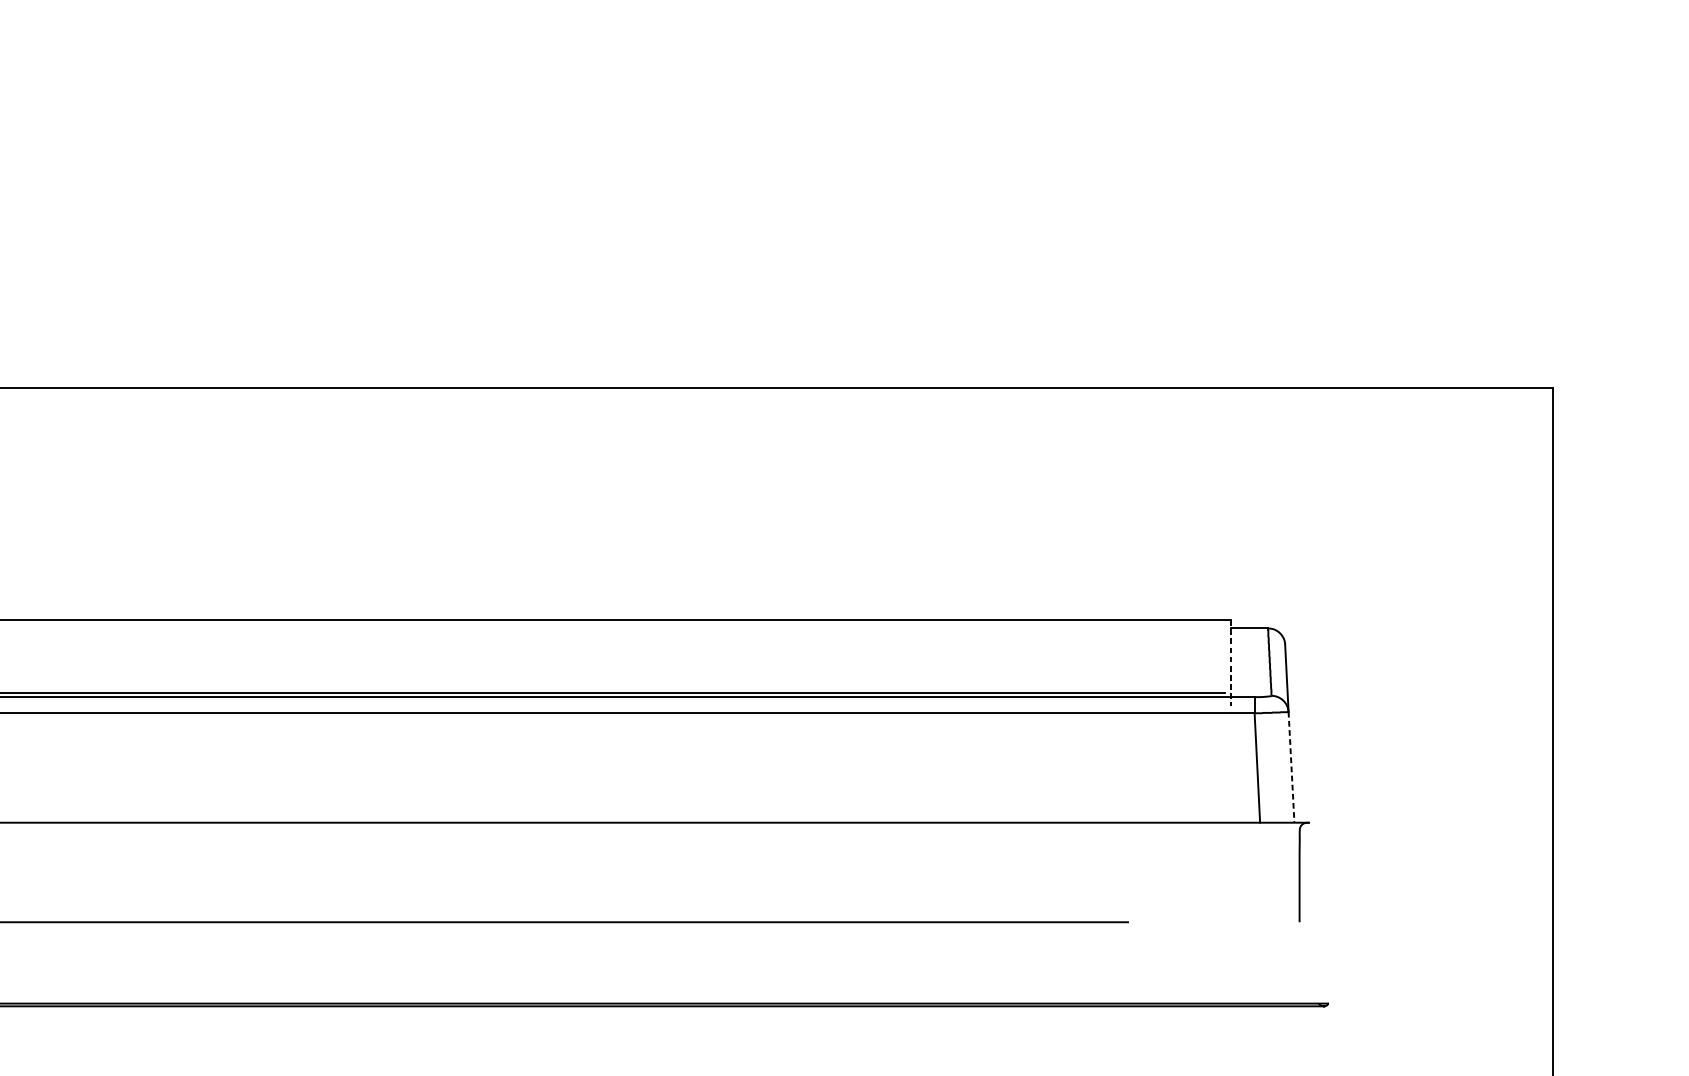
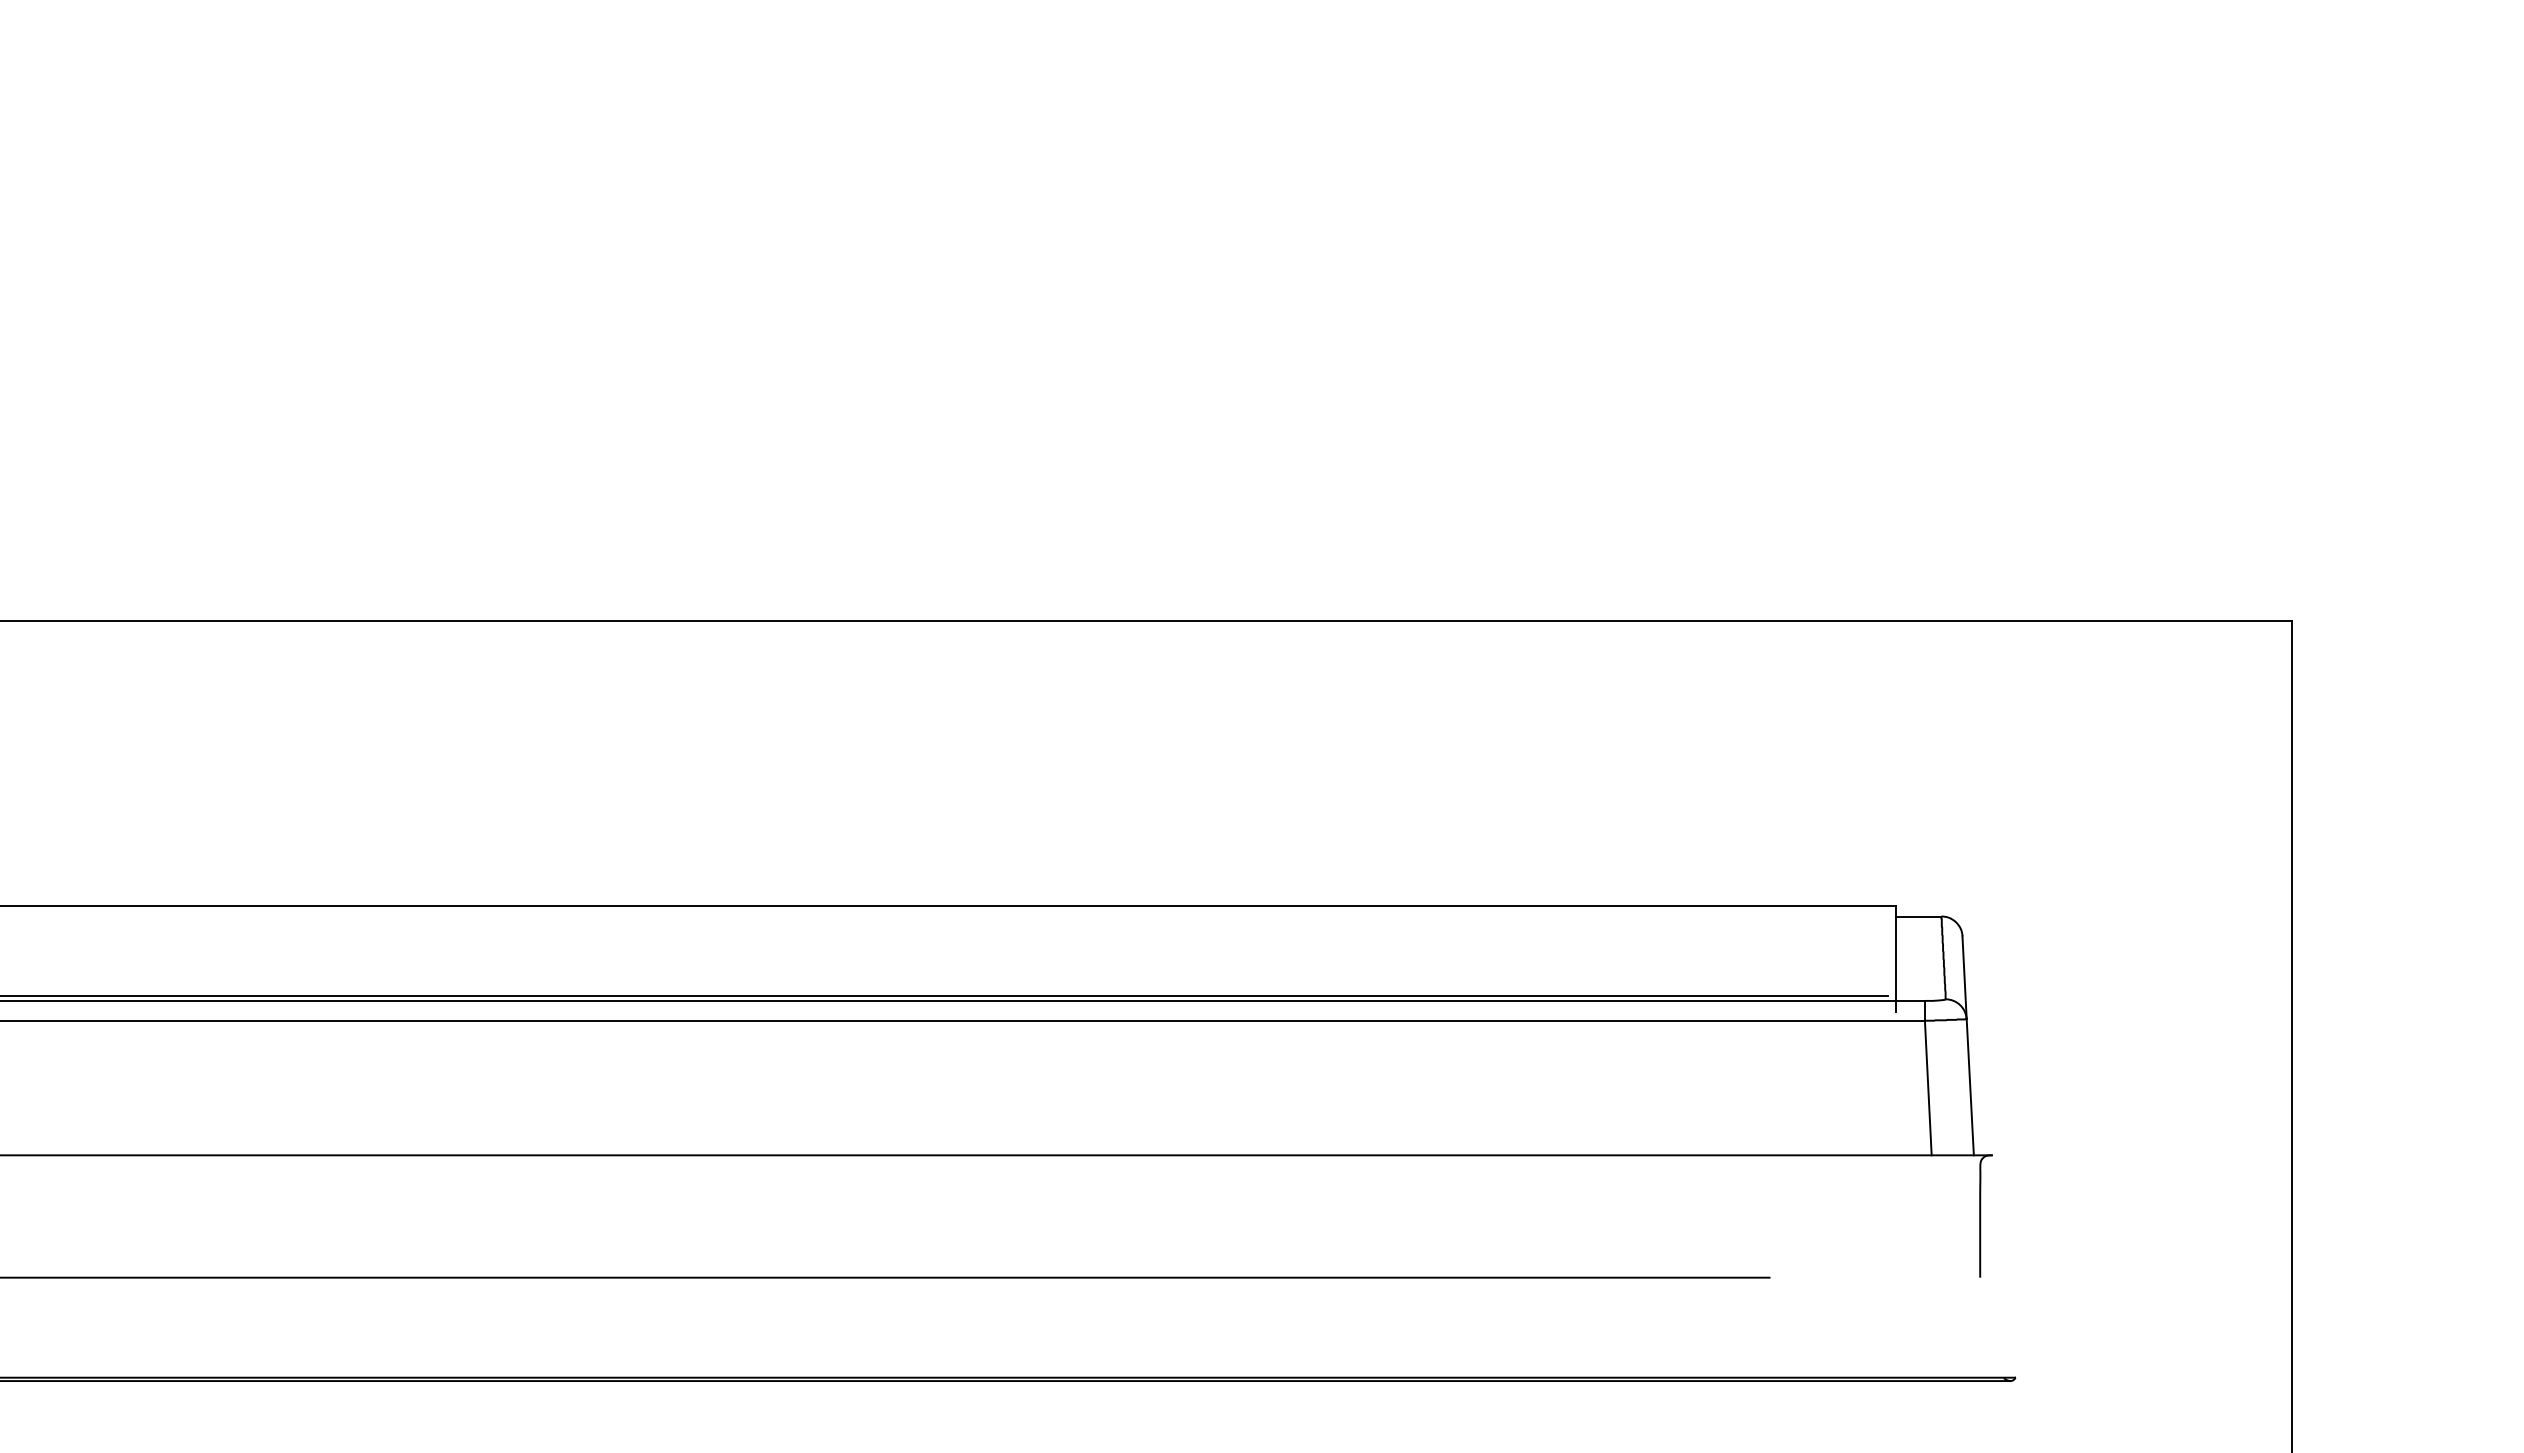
line: (1230, 663) -> (1895, 959), dashed -> solid
line: (1291, 767) -> (1970, 1087), dashed -> solid

